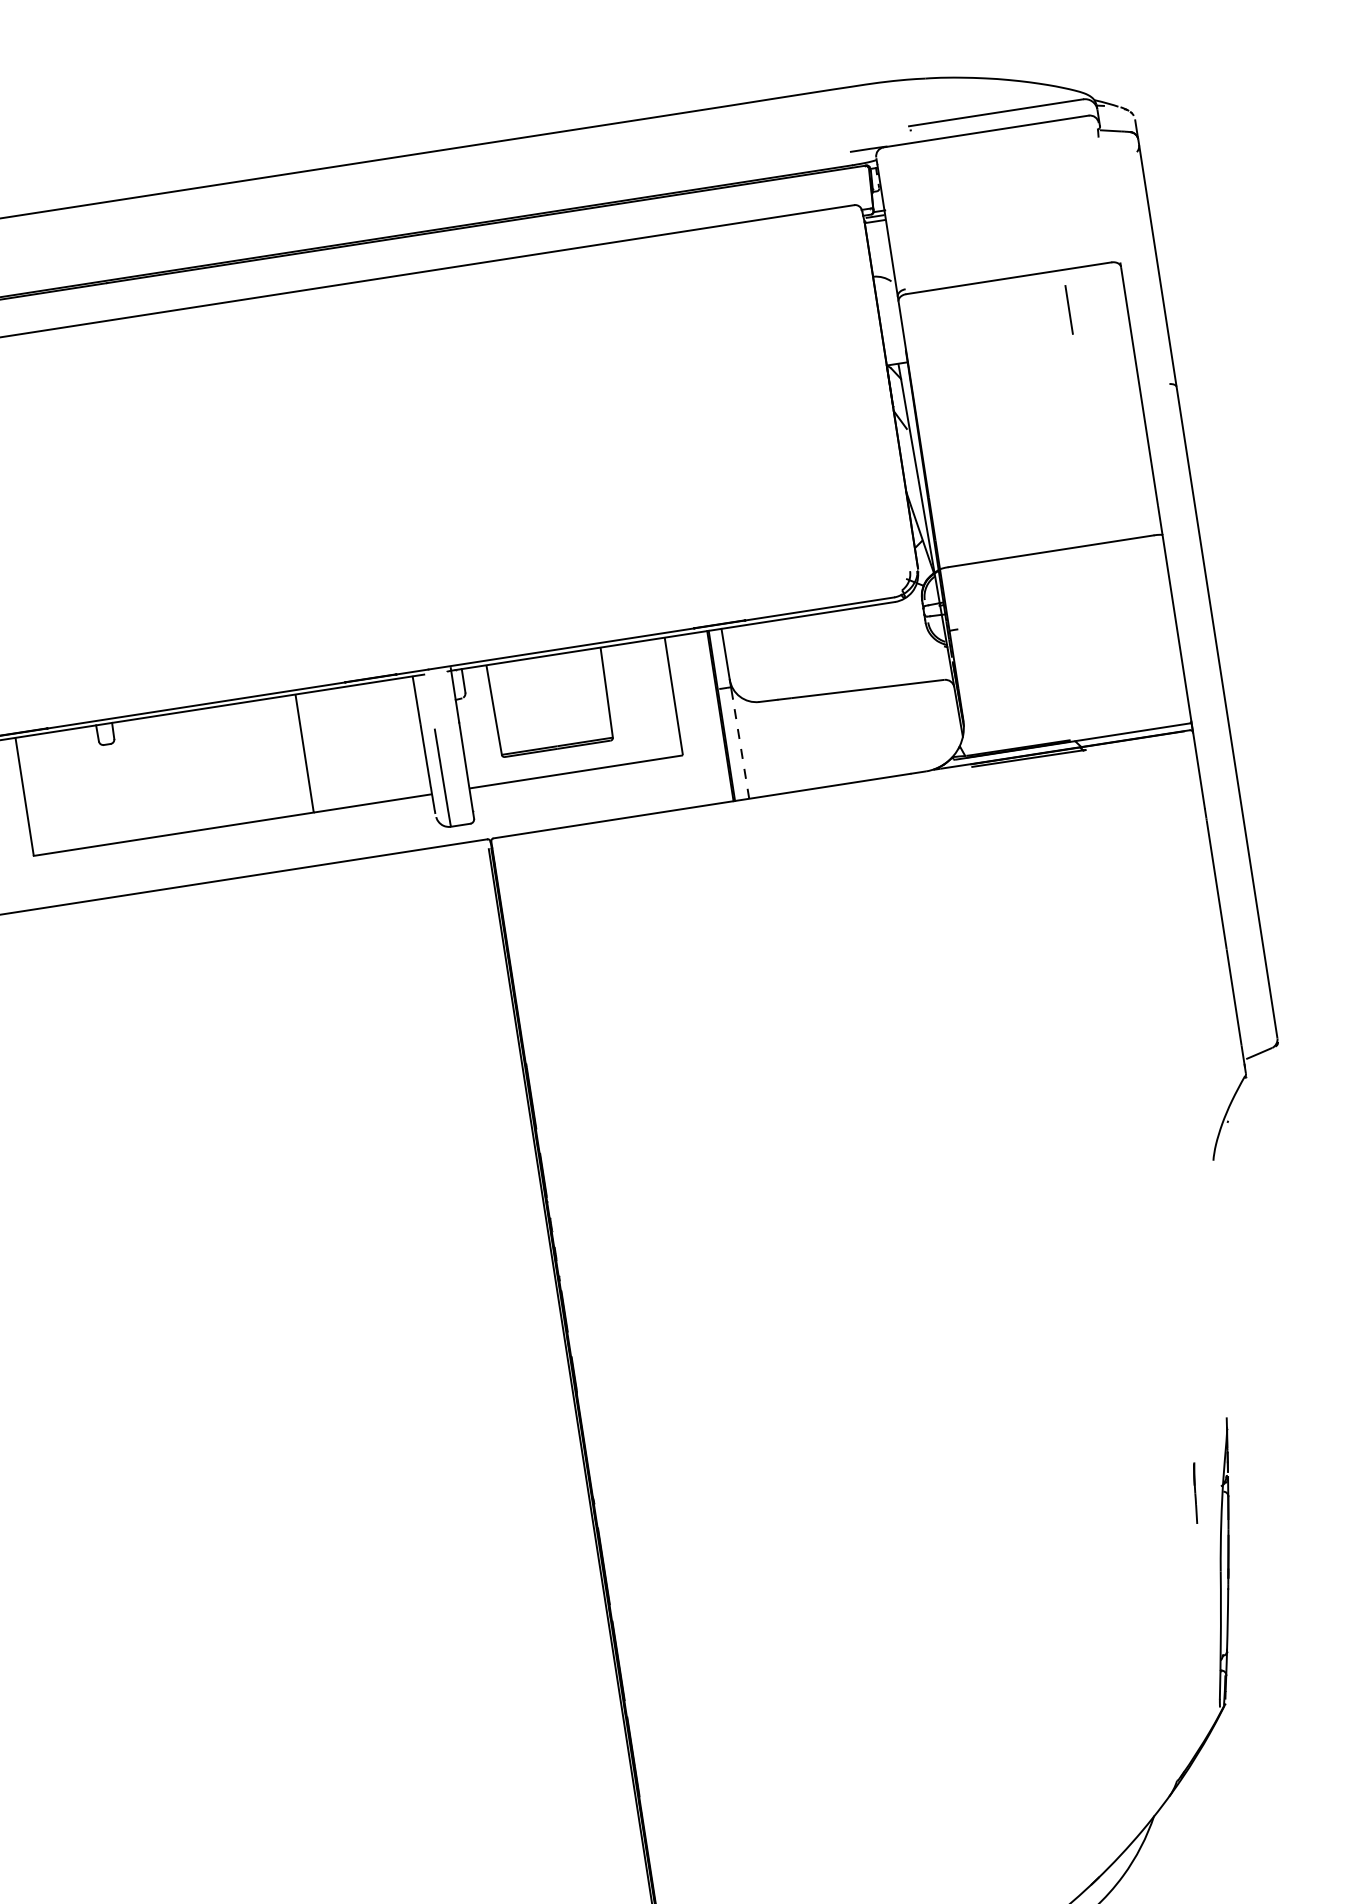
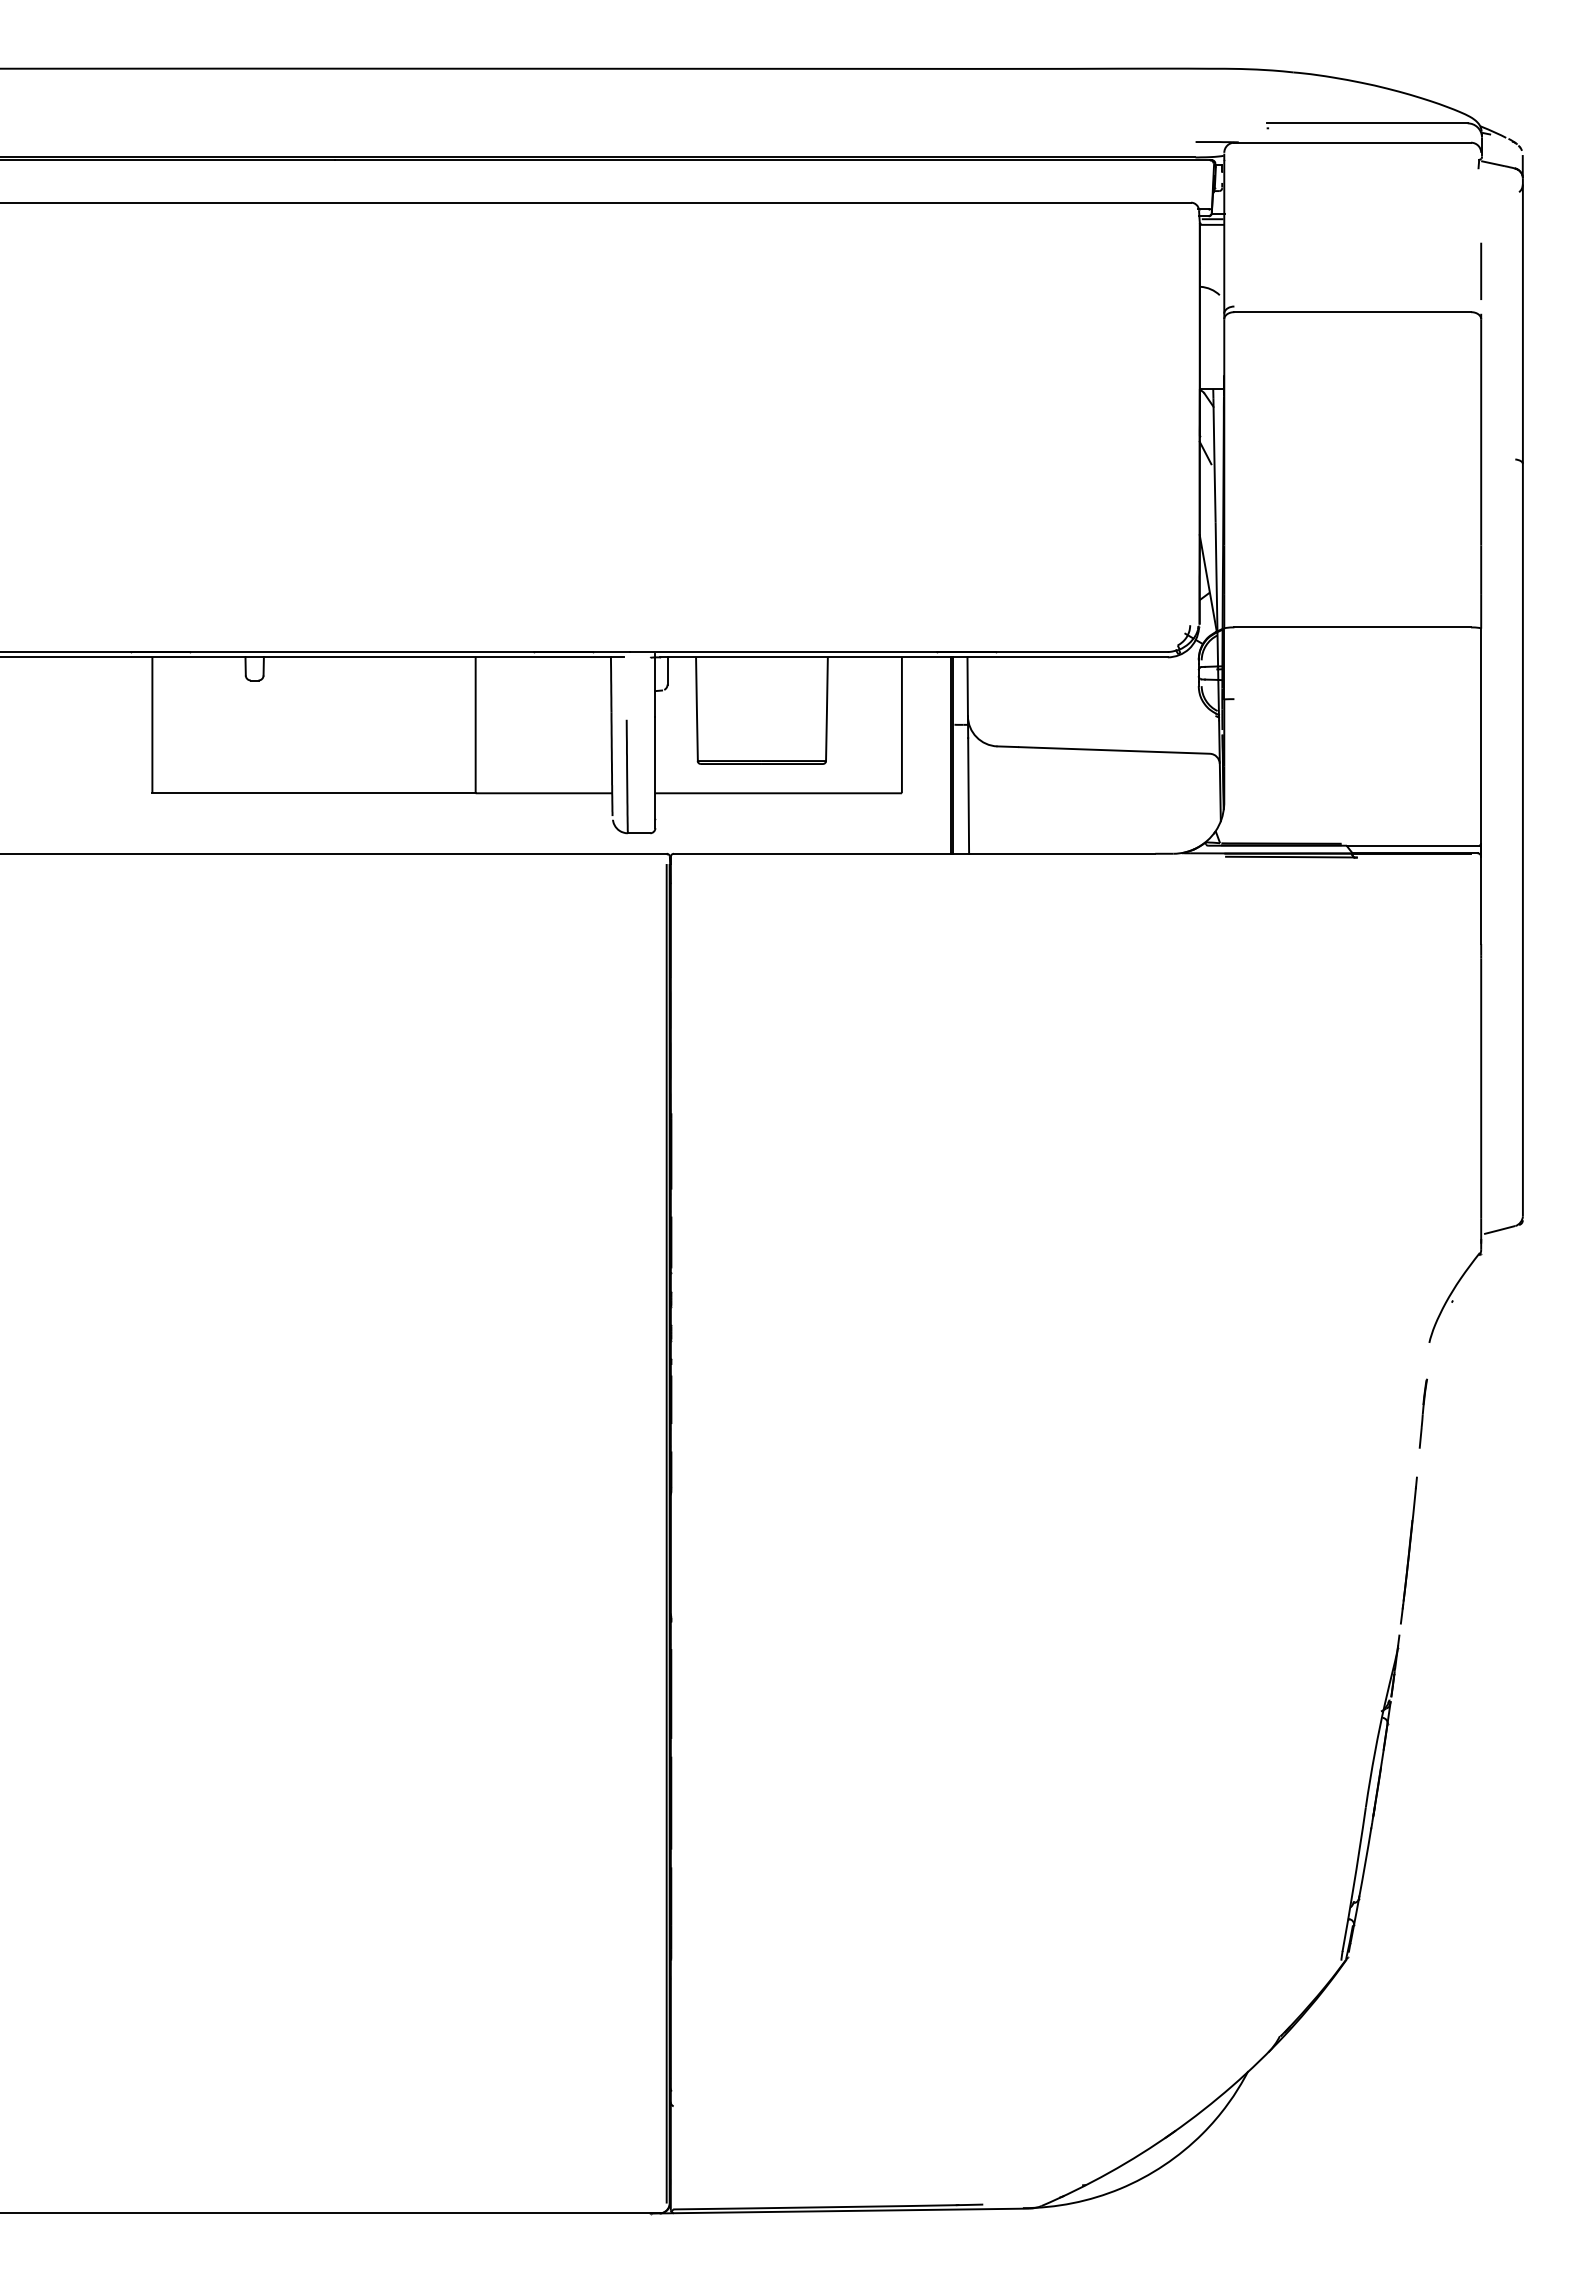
line: (1069, 309) -> (1481, 270), moved
line: (740, 748) -> (968, 795), dashed -> solid
line: (1223, 1343) -> (1408, 1550), added
line: (1194, 1493) -> (1422, 1413), moved

